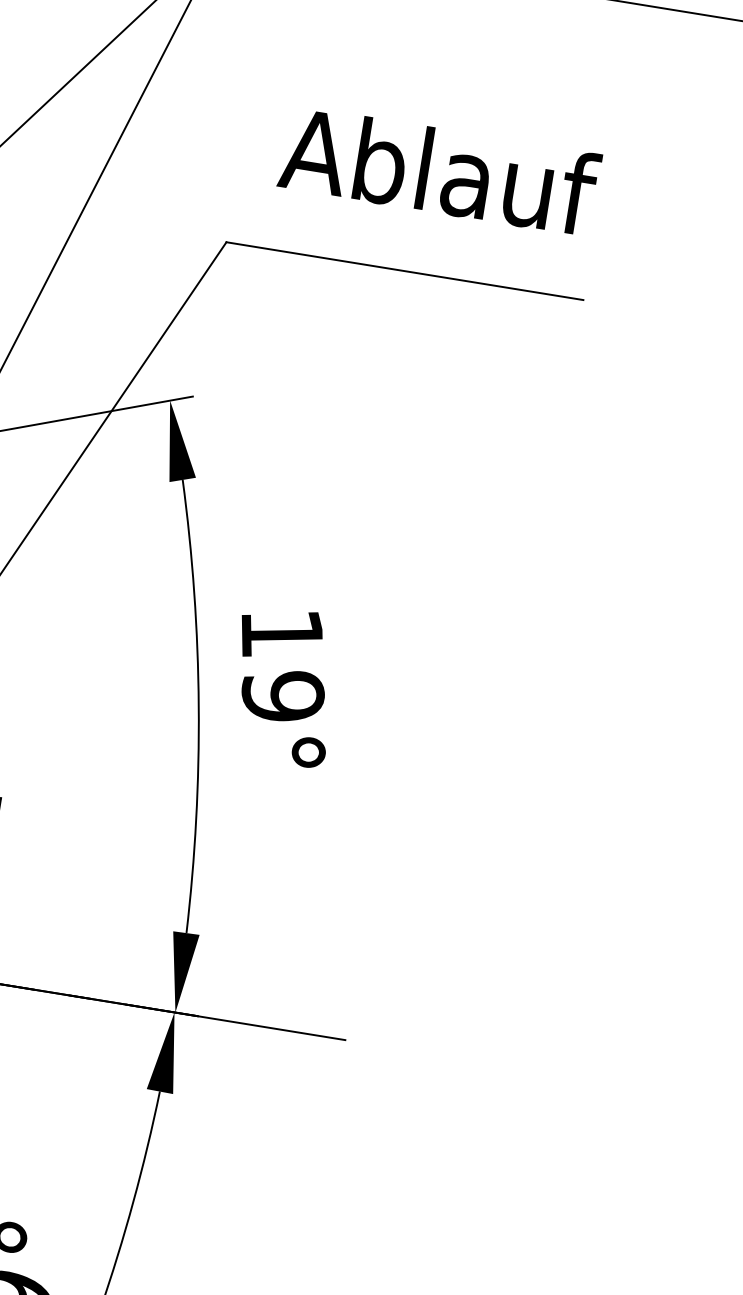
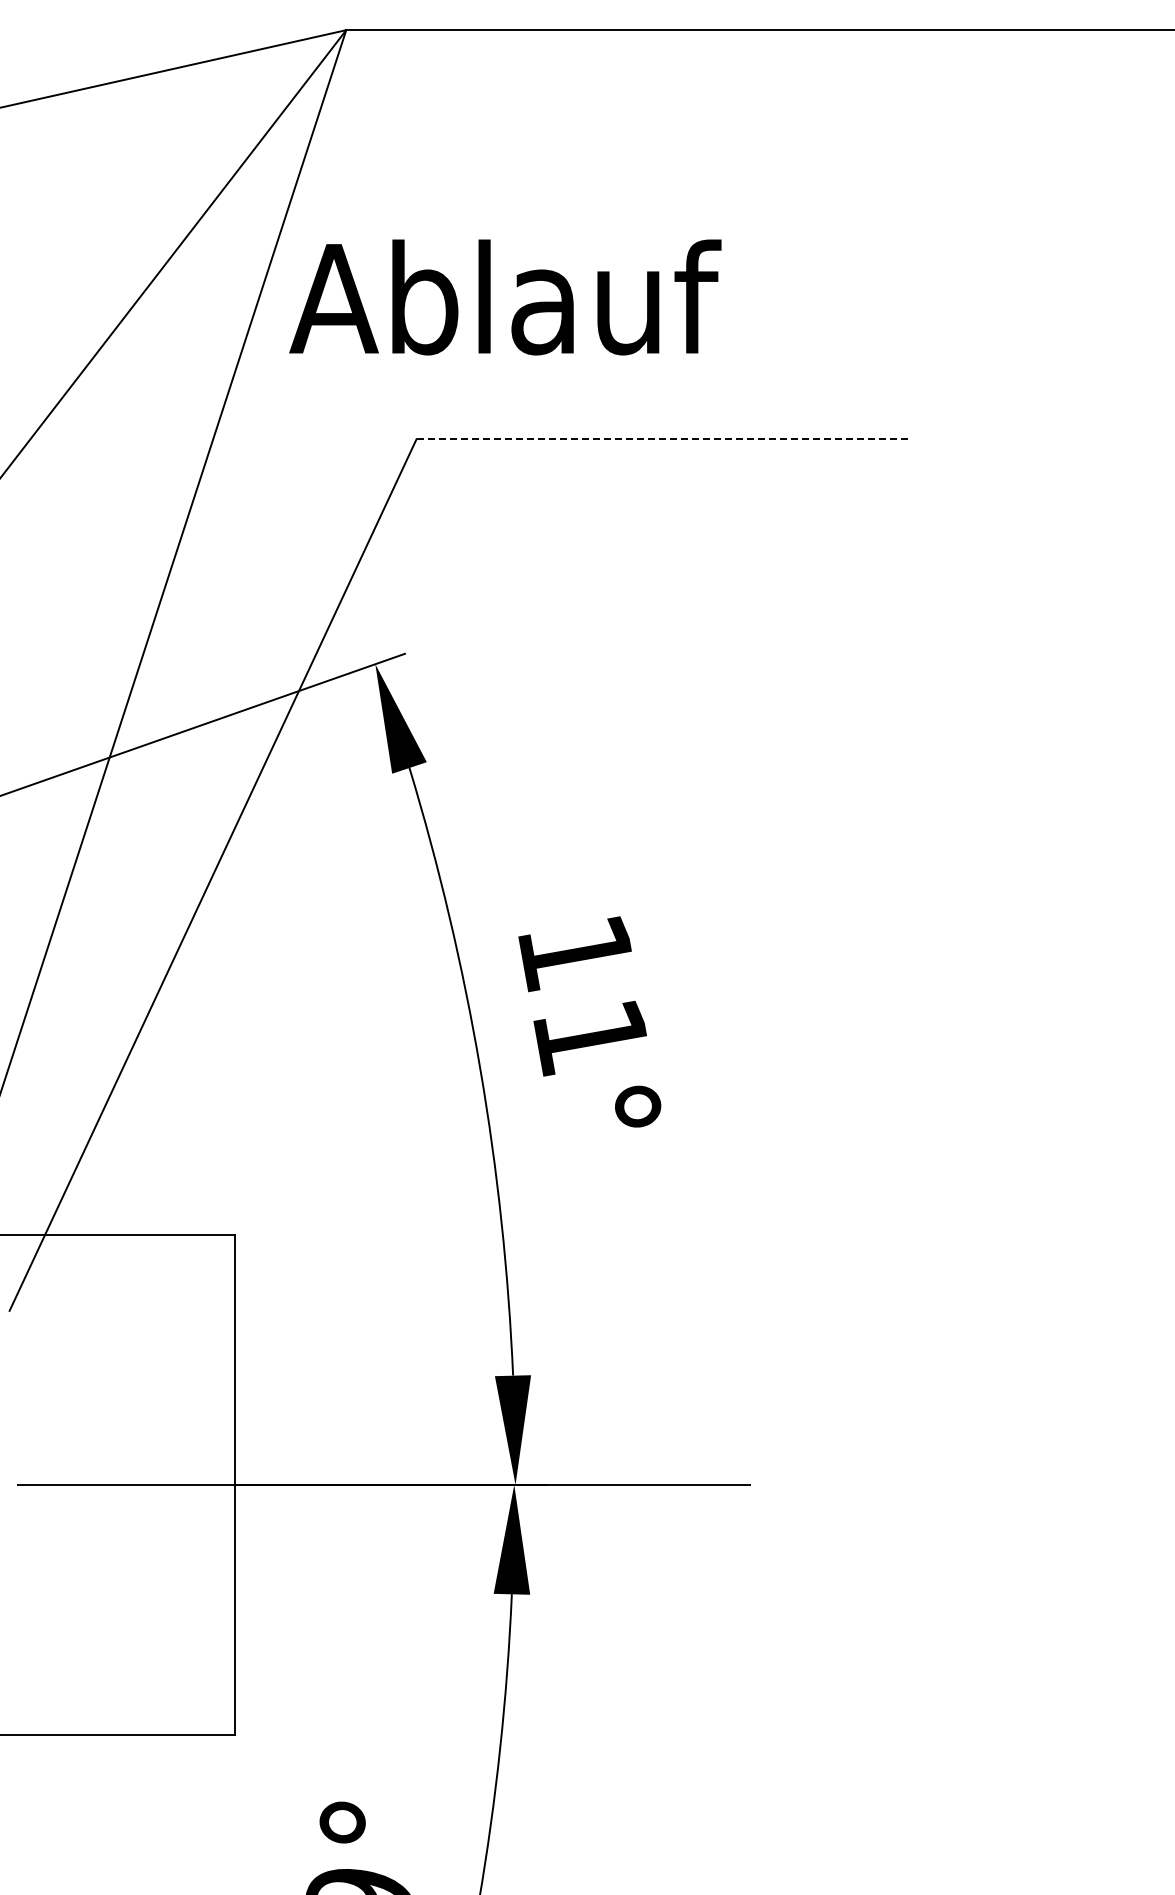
text: (439, 171) -> (505, 297), moved
line: (404, 271) -> (662, 439), solid -> dashed
text: (282, 696) -> (590, 1037), 19° -> 11°

